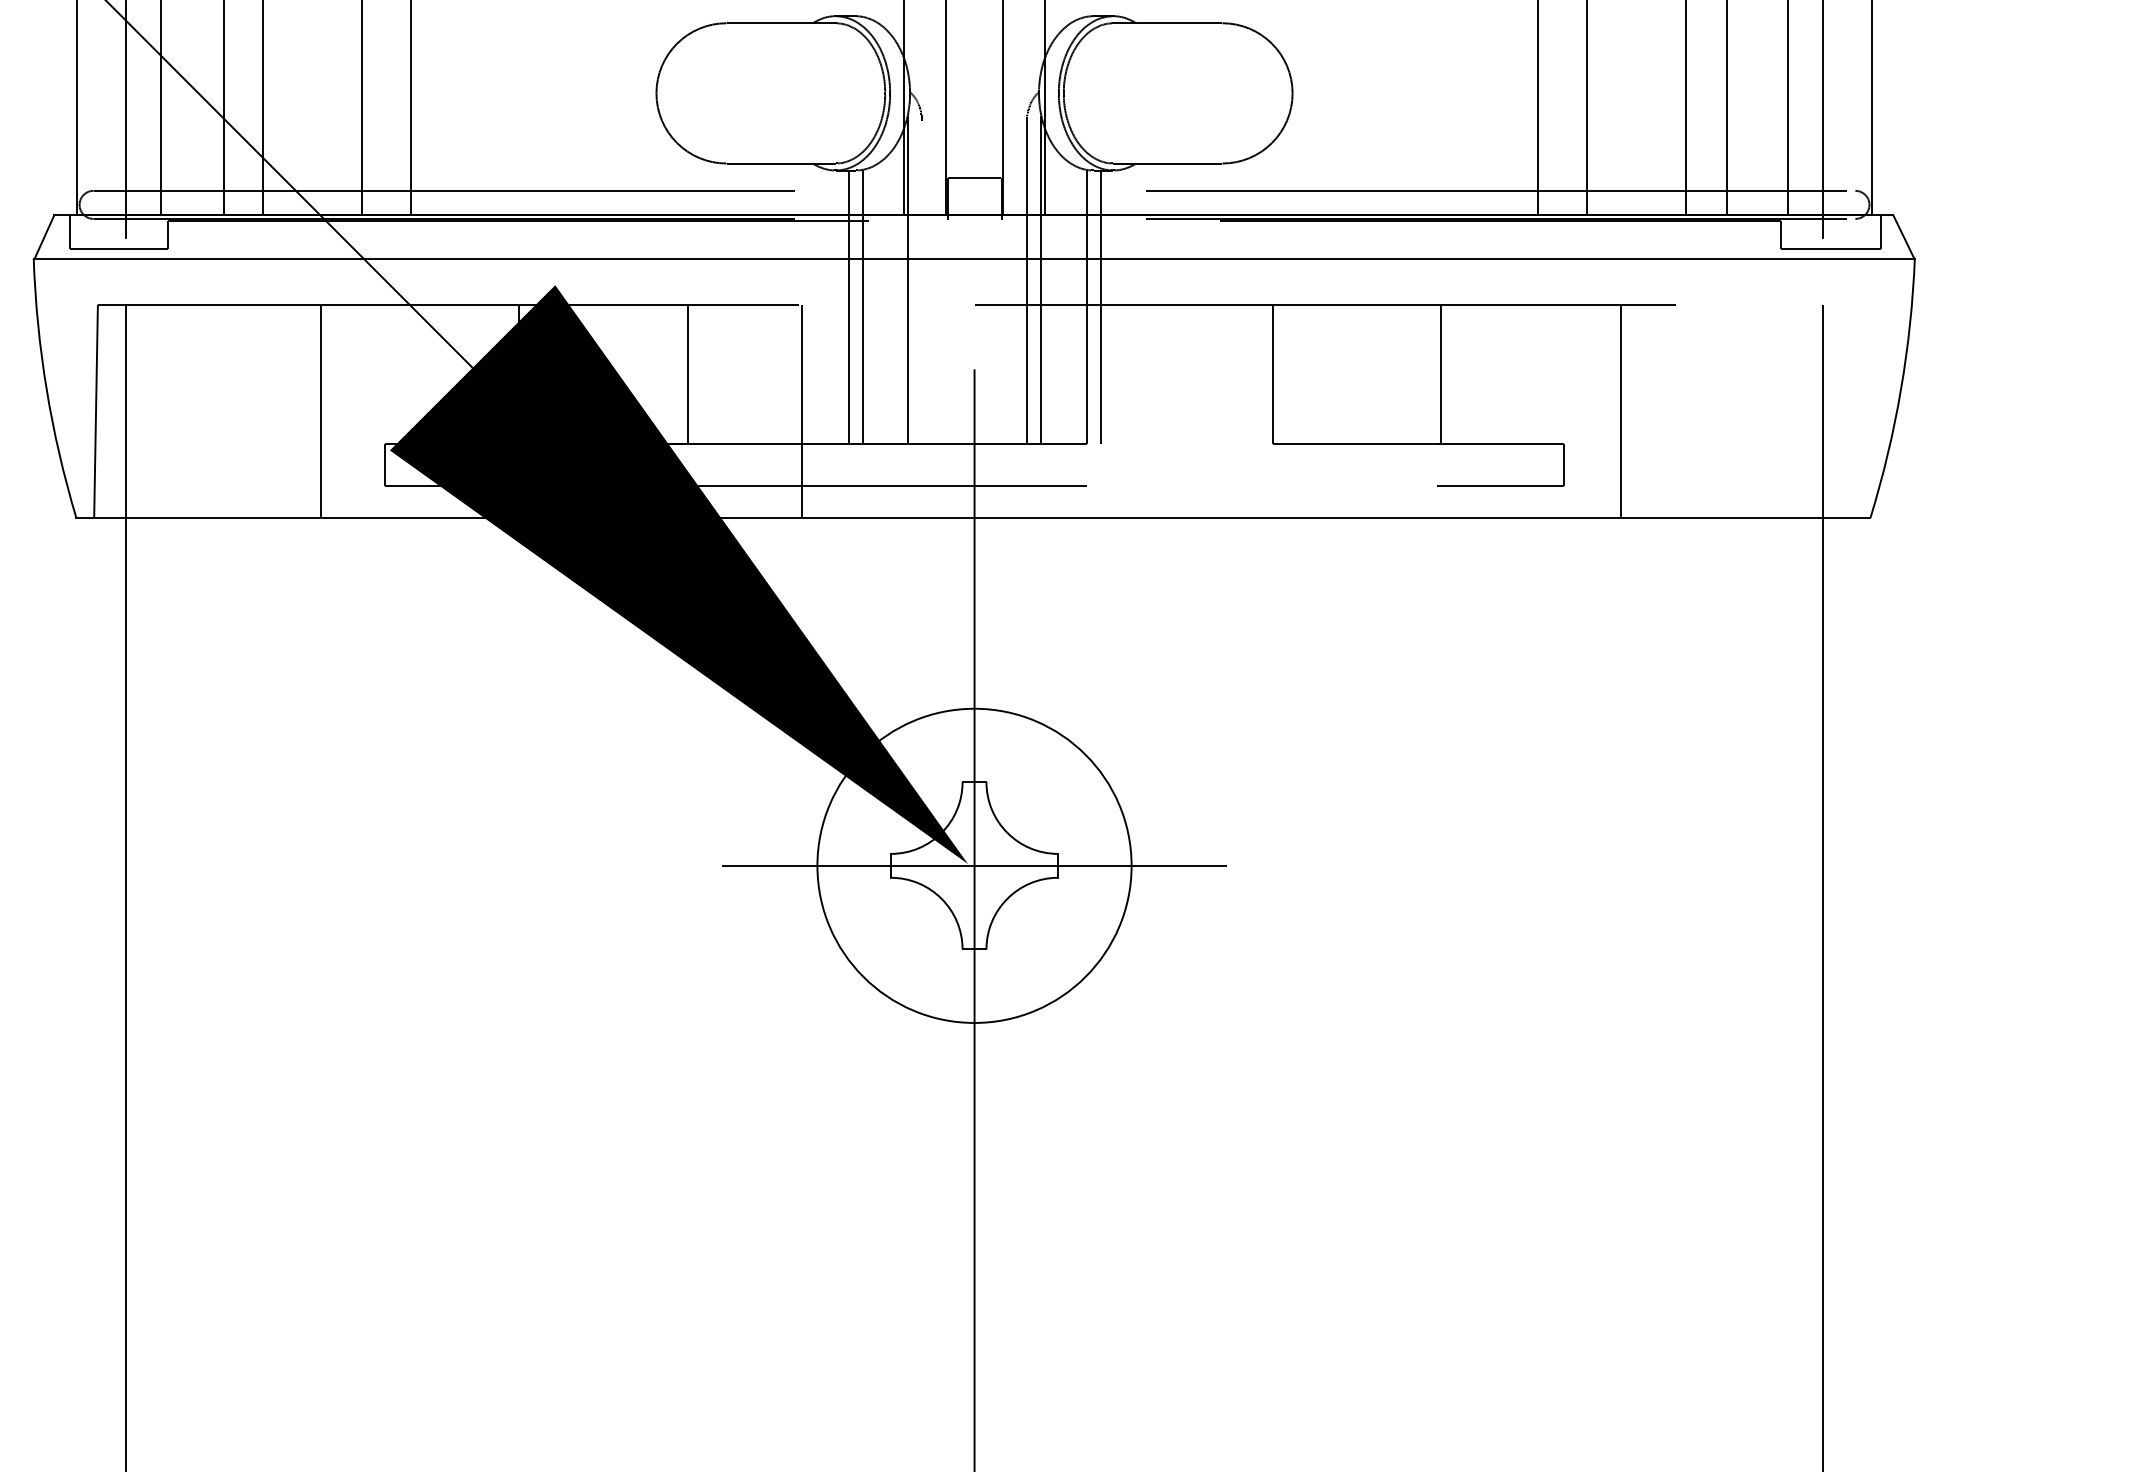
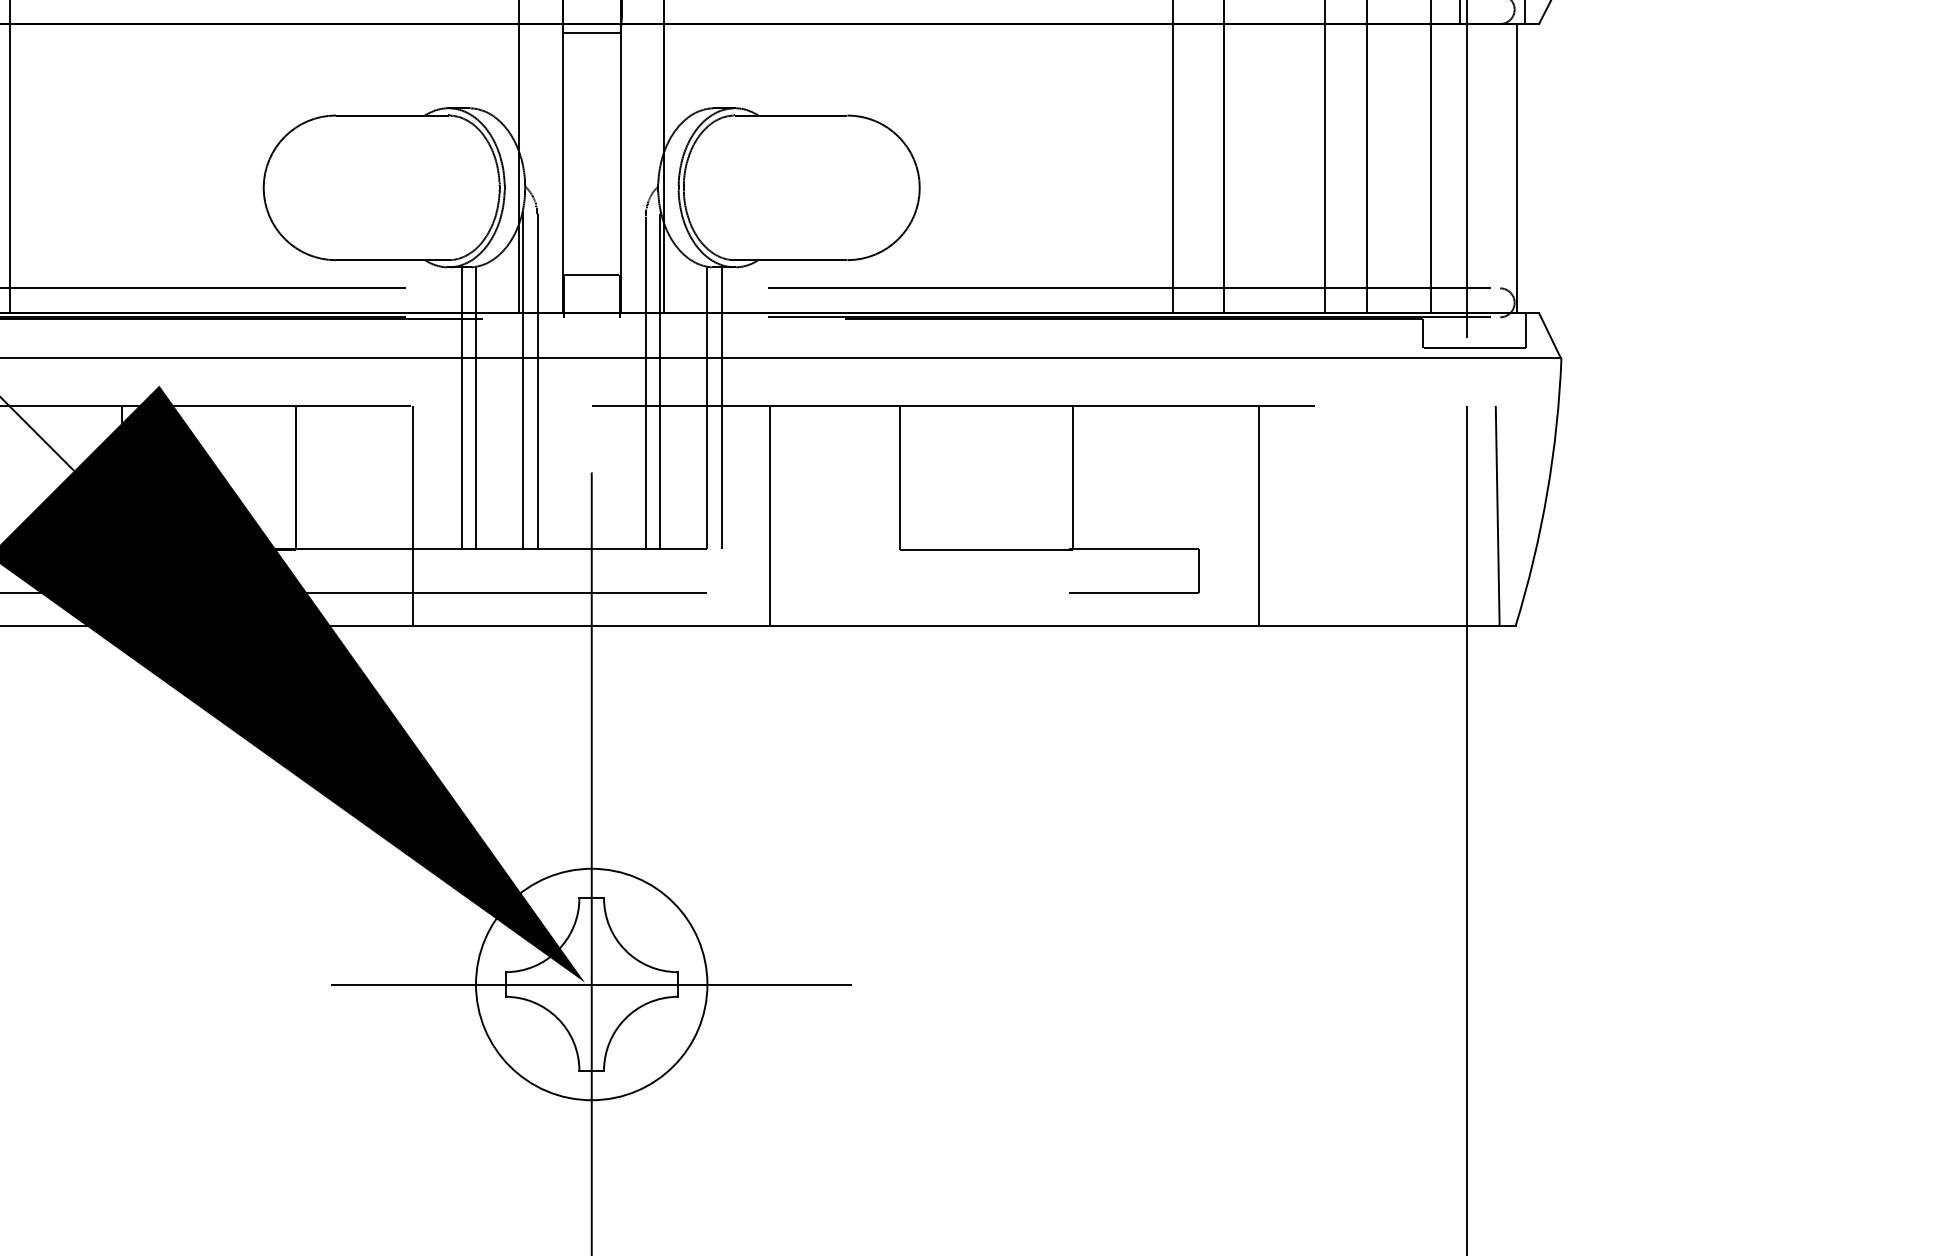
line: (922, 282) -> (538, 382), added
line: (1852, 410) -> (1497, 514), added
line: (1147, 411) -> (770, 515), added
circle: (974, 865) -> (591, 984), size x0.71

